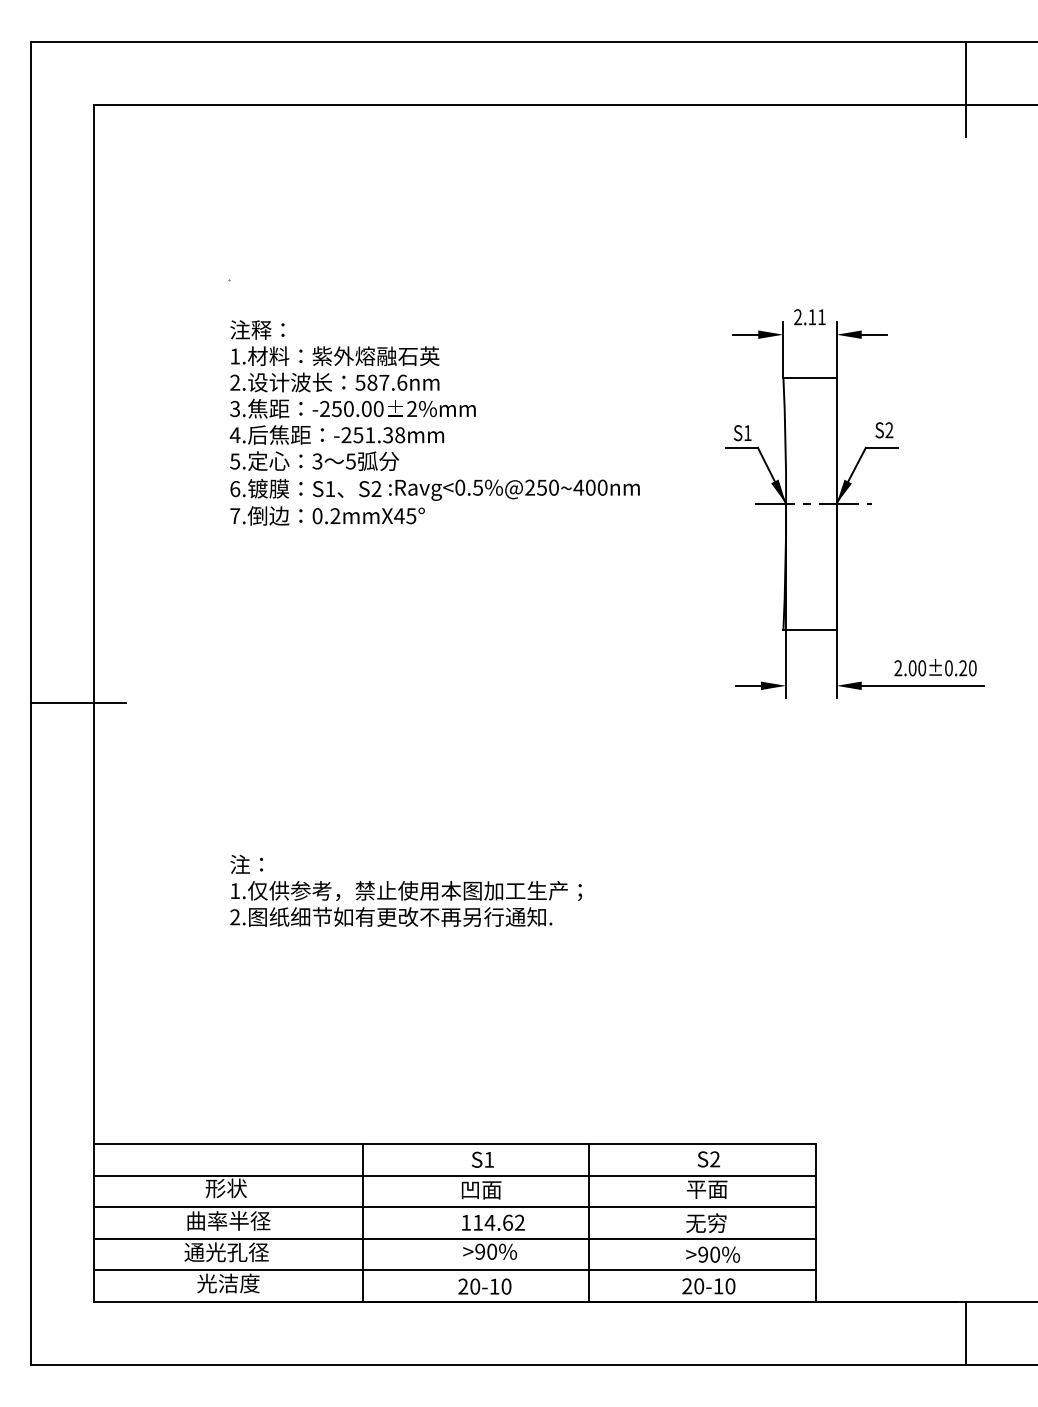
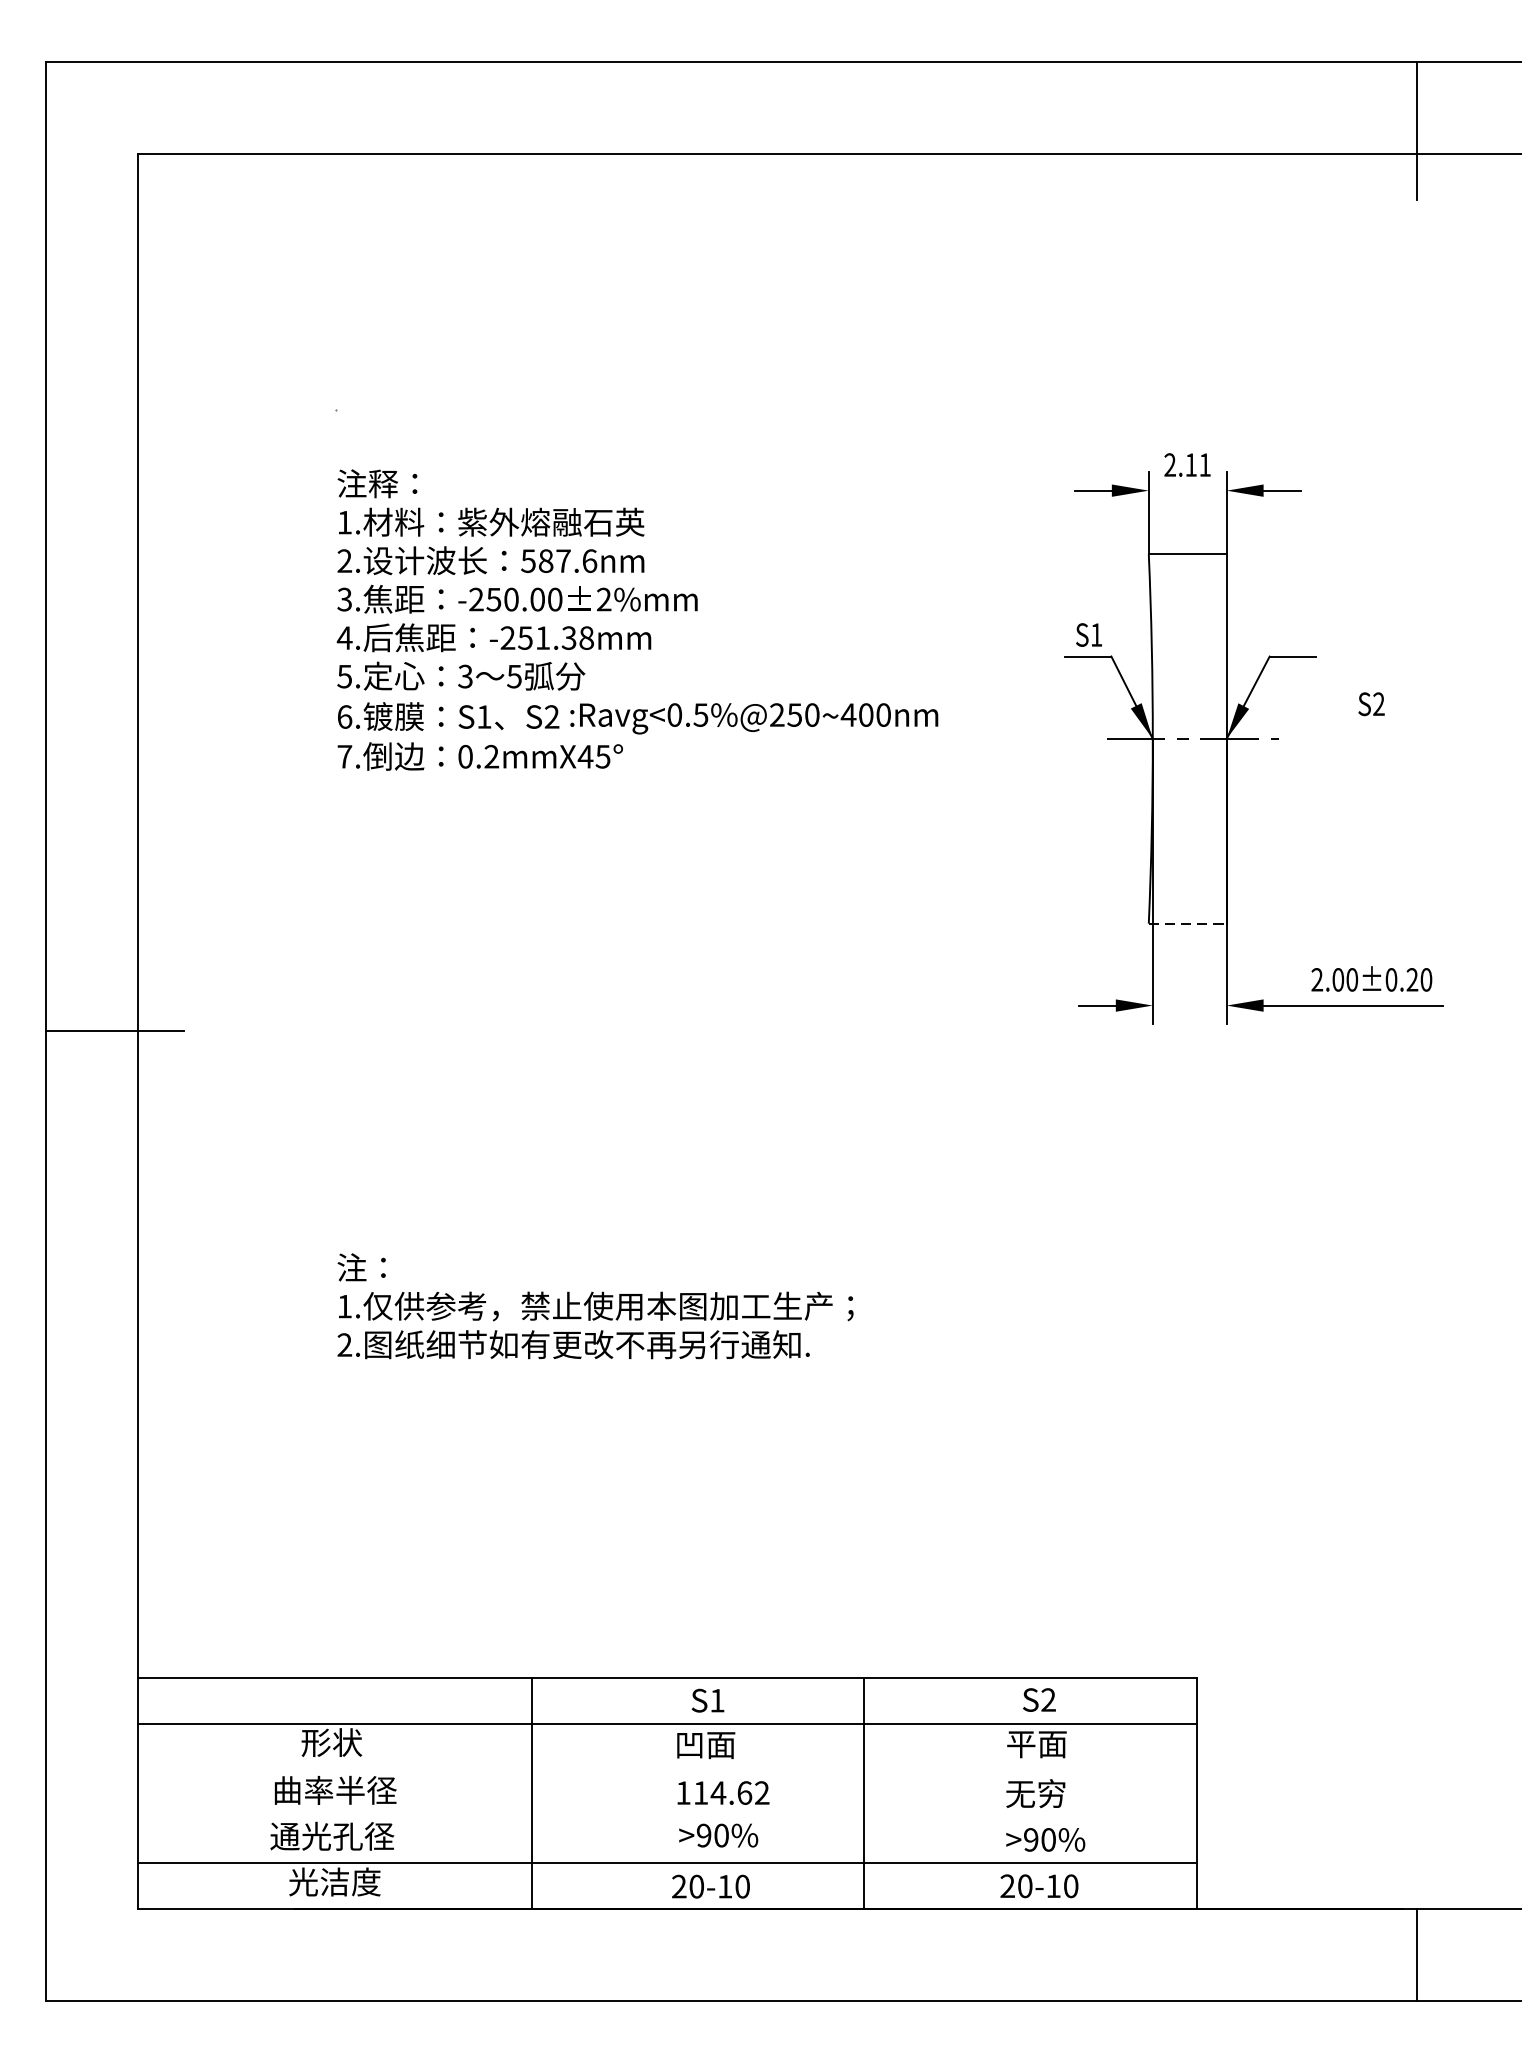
text: (884, 430) -> (1371, 704), moved
line: (810, 629) -> (1188, 922), solid -> dashed
line: (455, 1207) -> (667, 1770), removed
line: (455, 1238) -> (667, 1816), removed

